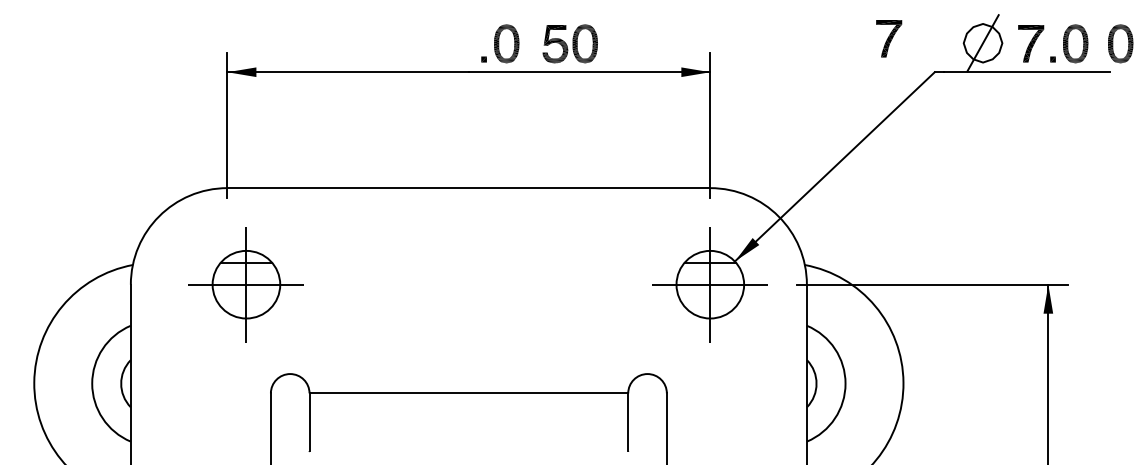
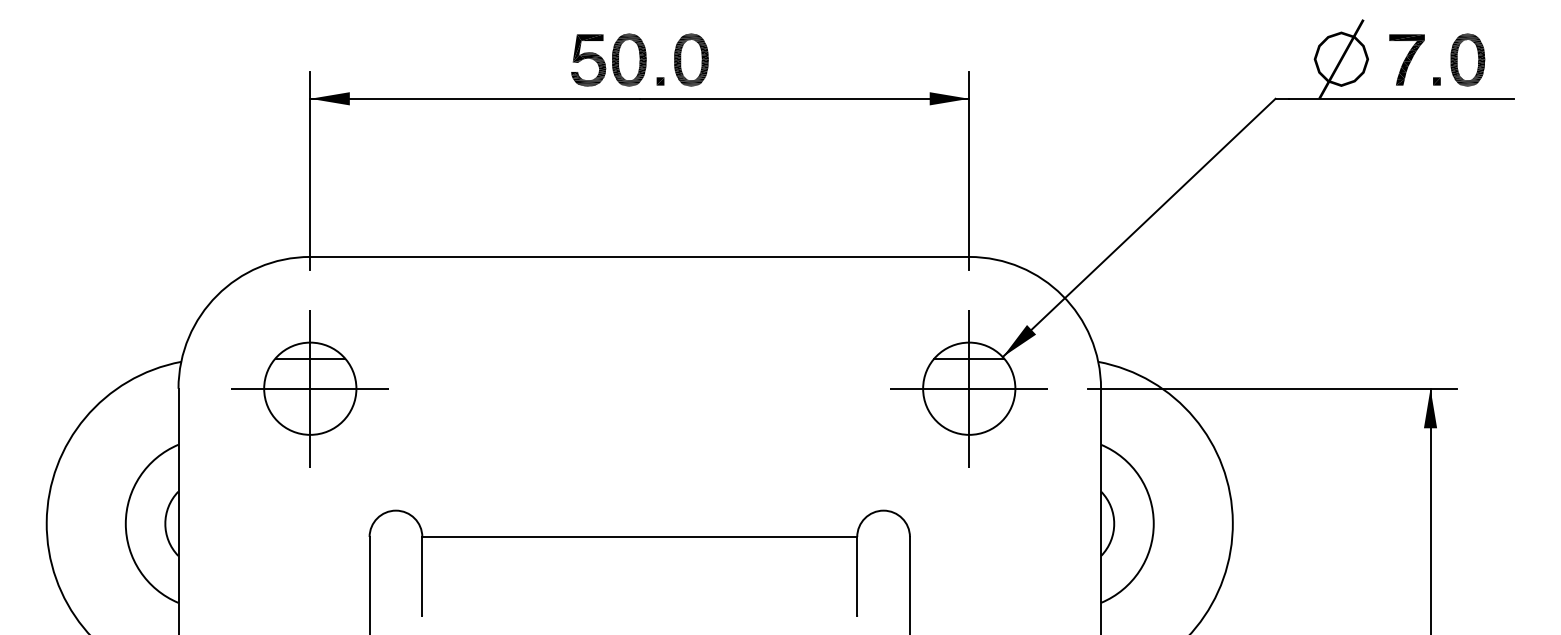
part: (889, 38) -> (1213, 52), removed
part: (569, 43) -> (607, 59), moved
part: (1120, 43) -> (1528, 59), removed
part: (245, 284) -> (309, 388), moved

